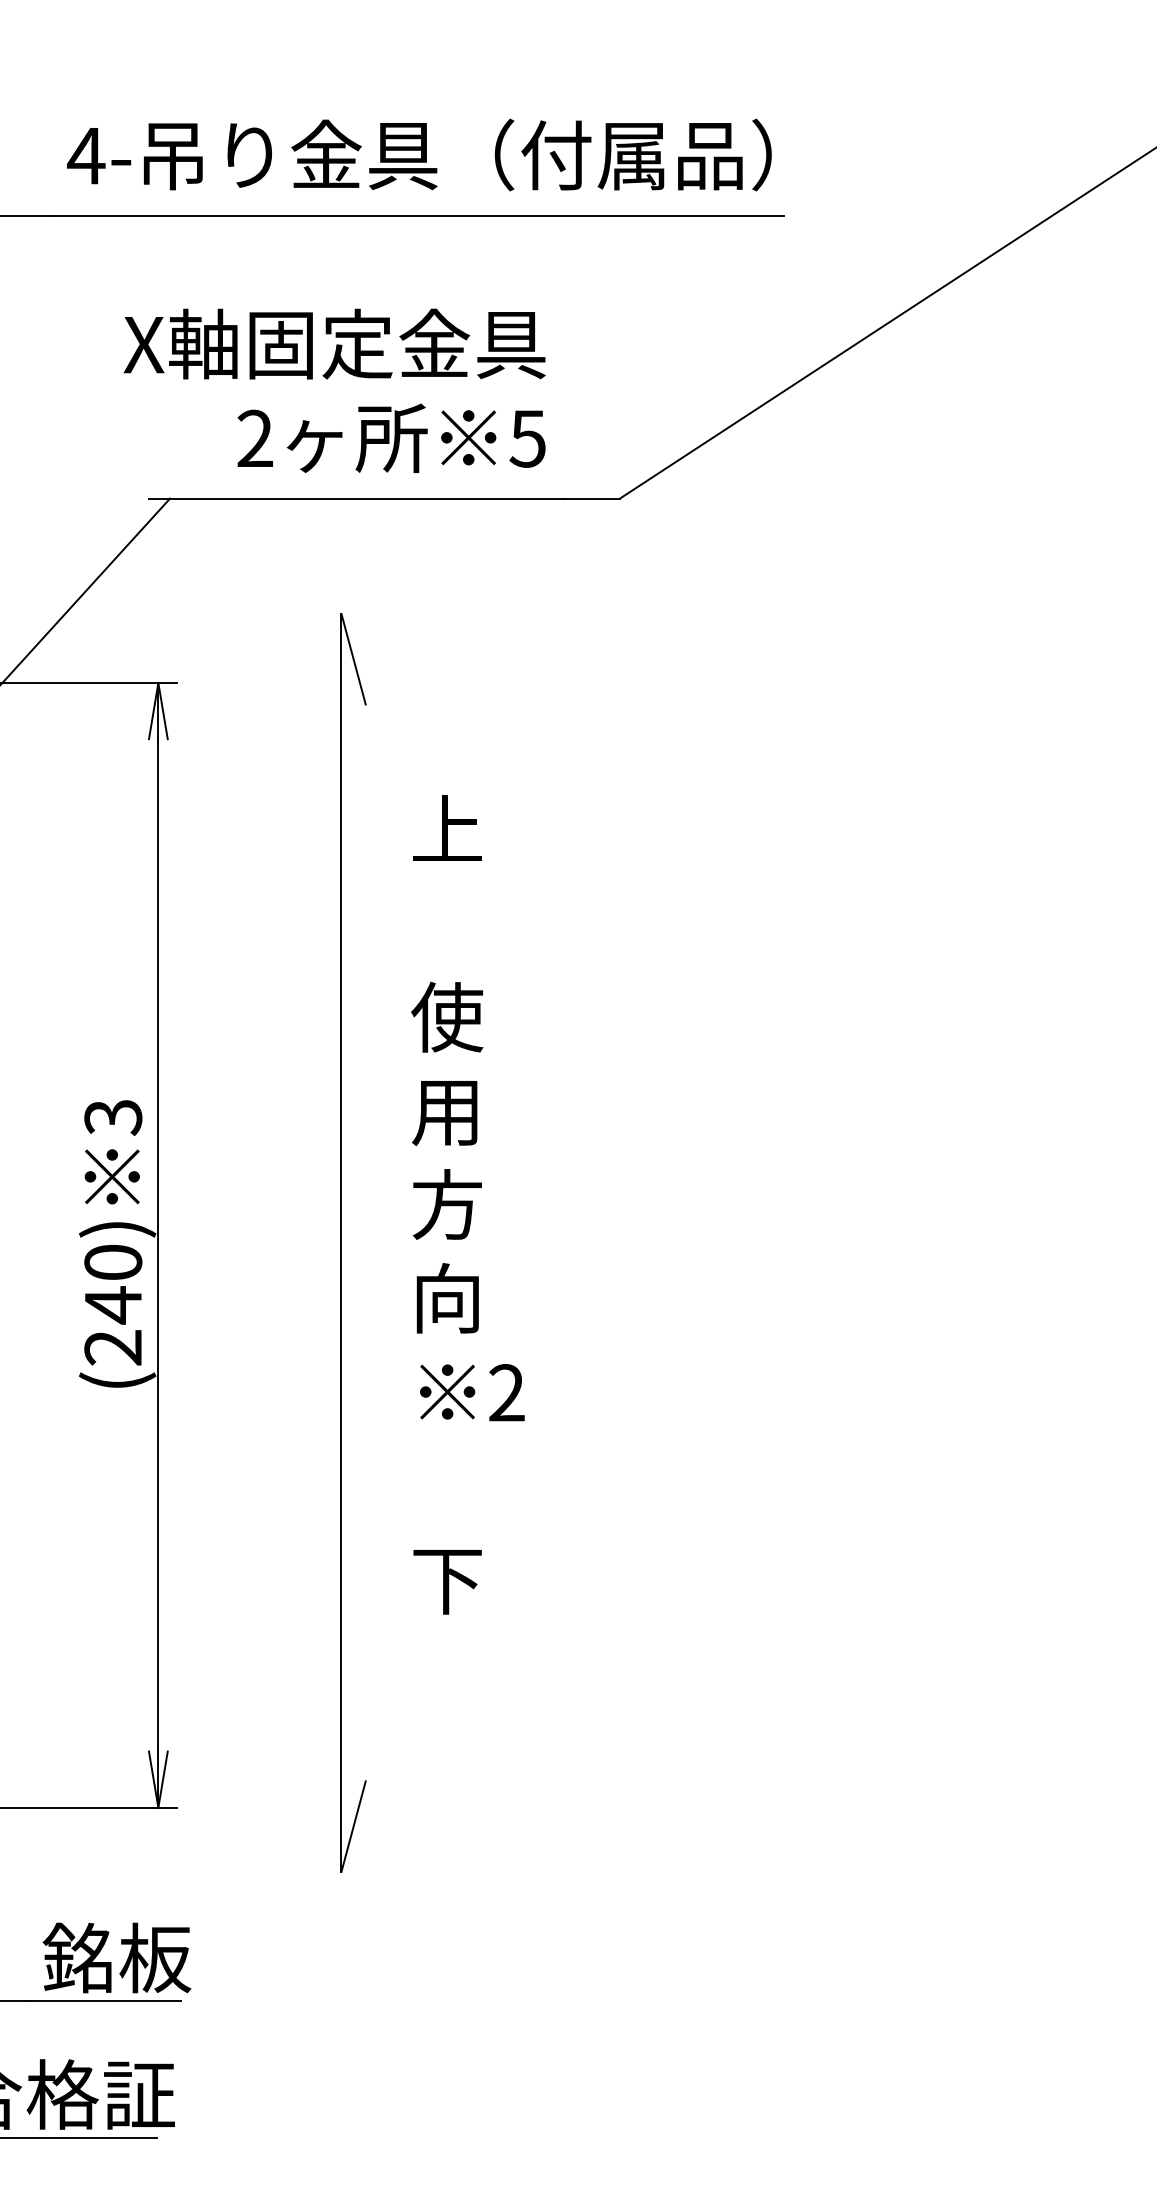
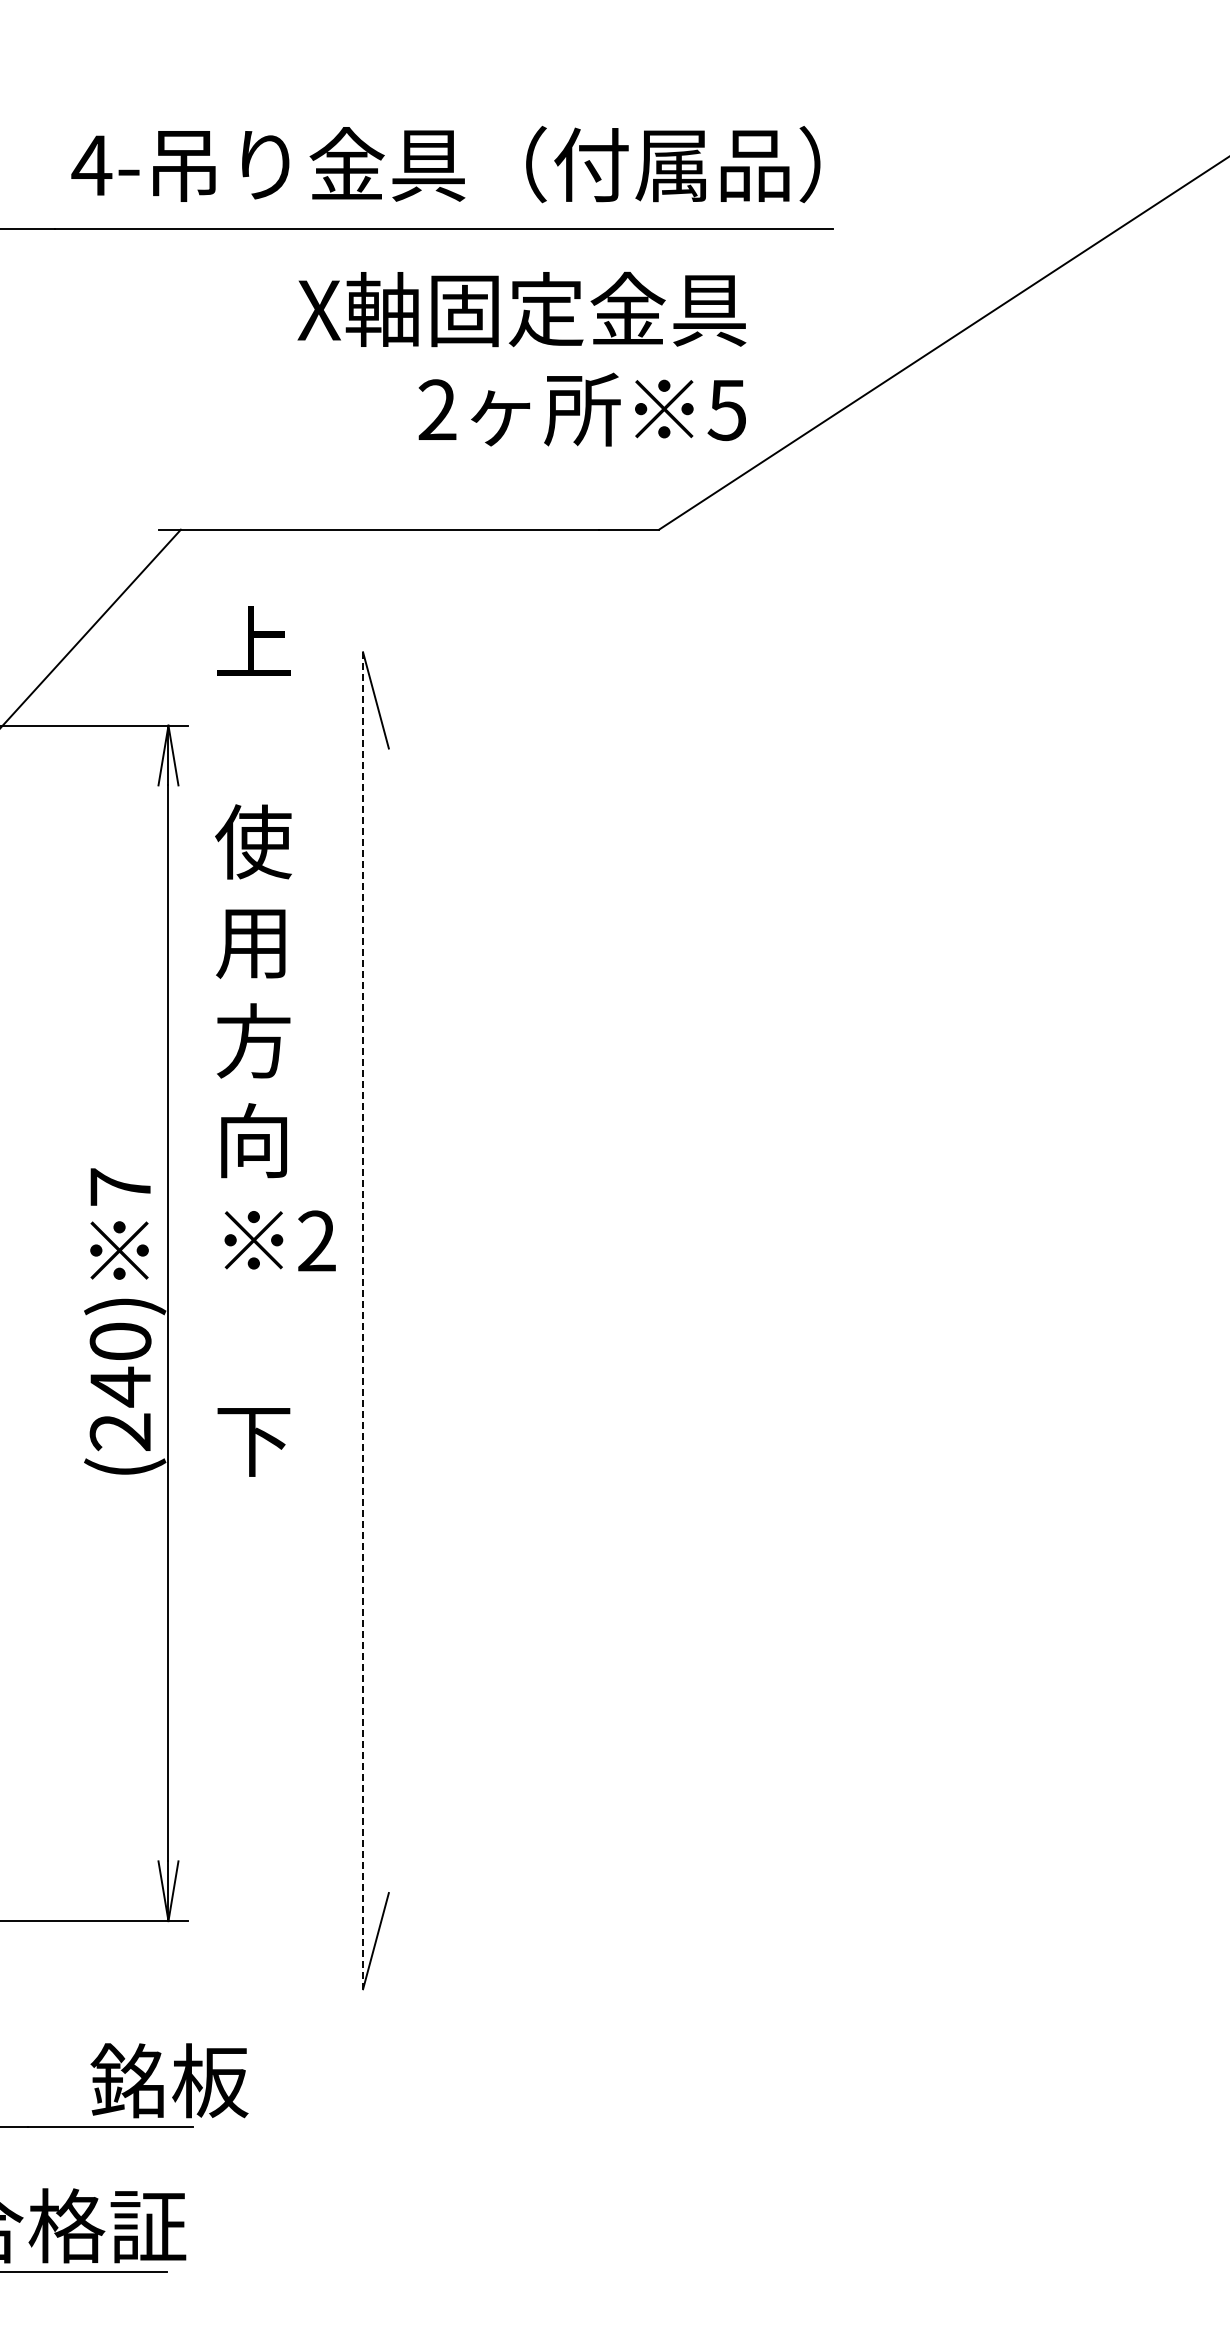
text: (334, 390) -> (521, 358), moved
text: (113, 1117) -> (120, 1187), 3 -> 7
text: (467, 1205) -> (275, 1041), moved
line: (341, 1243) -> (363, 1321), solid -> dashed
text: (116, 1957) -> (169, 2080), moved

